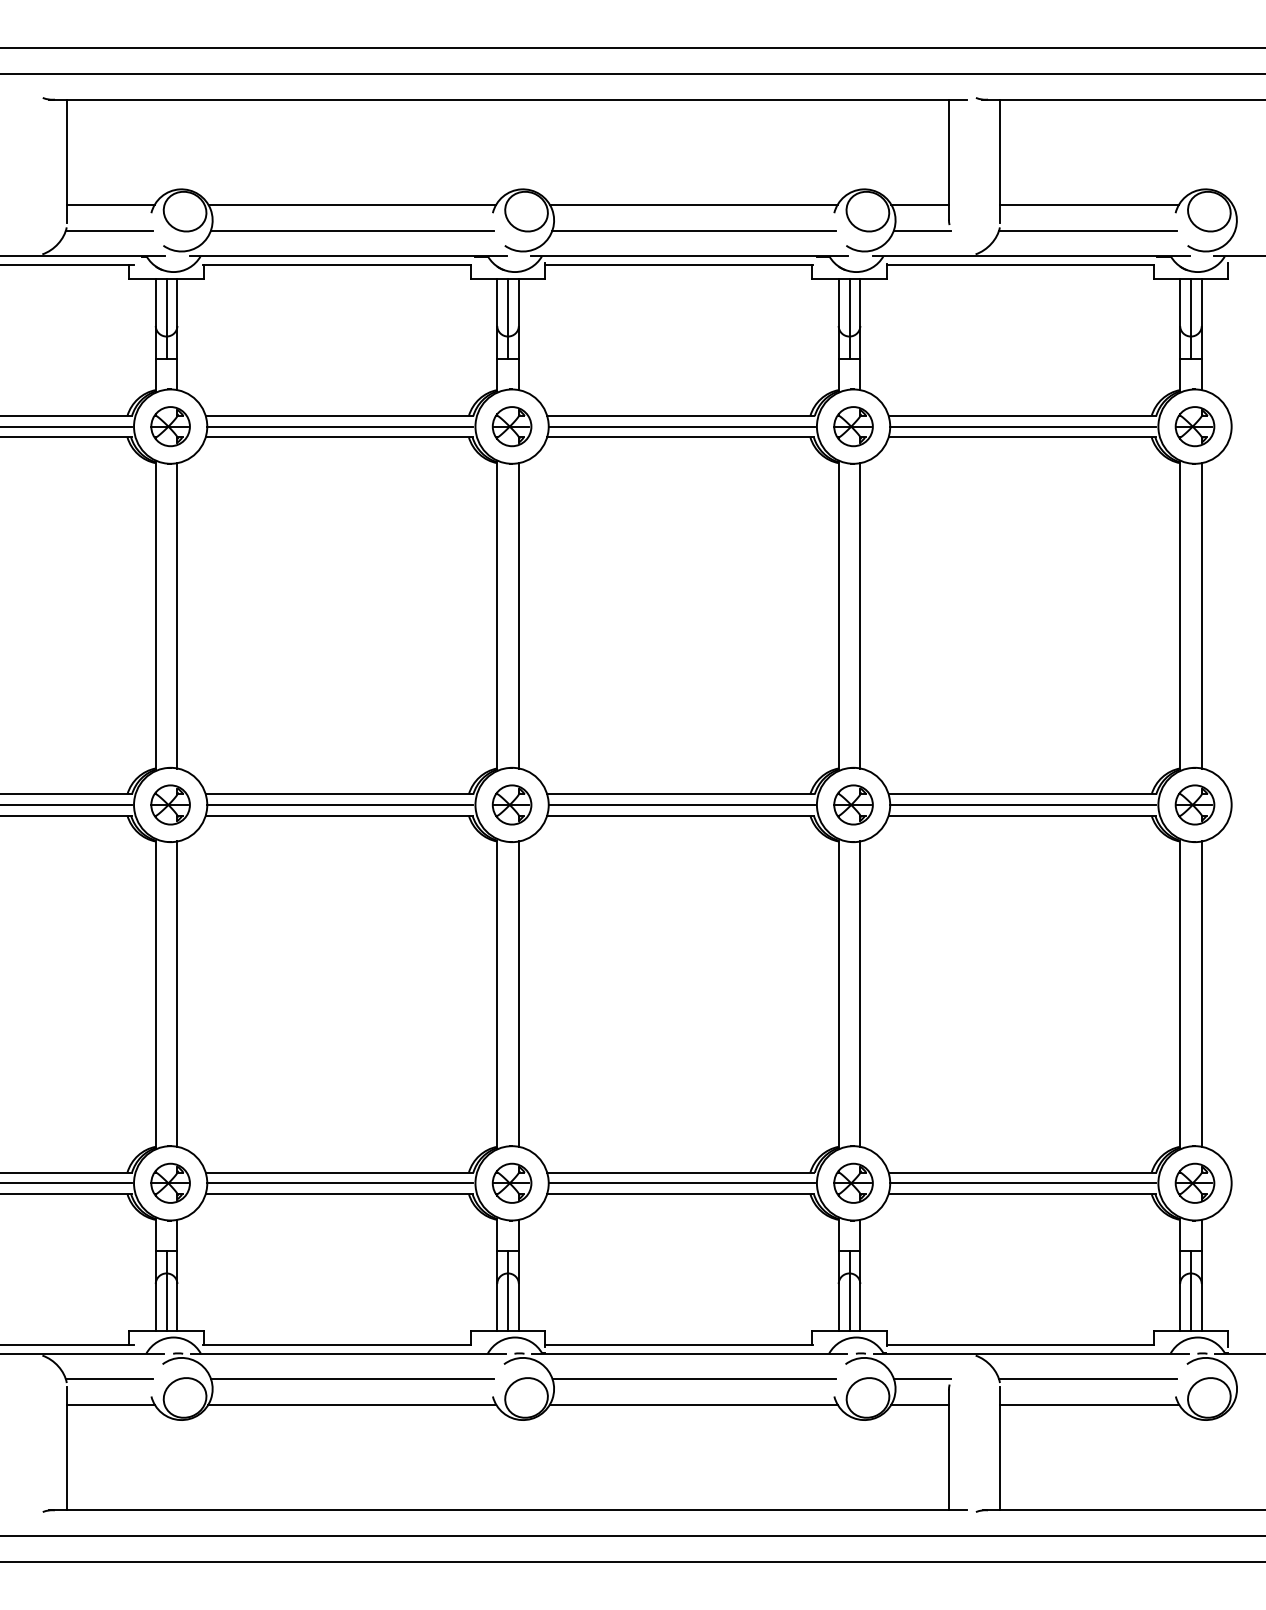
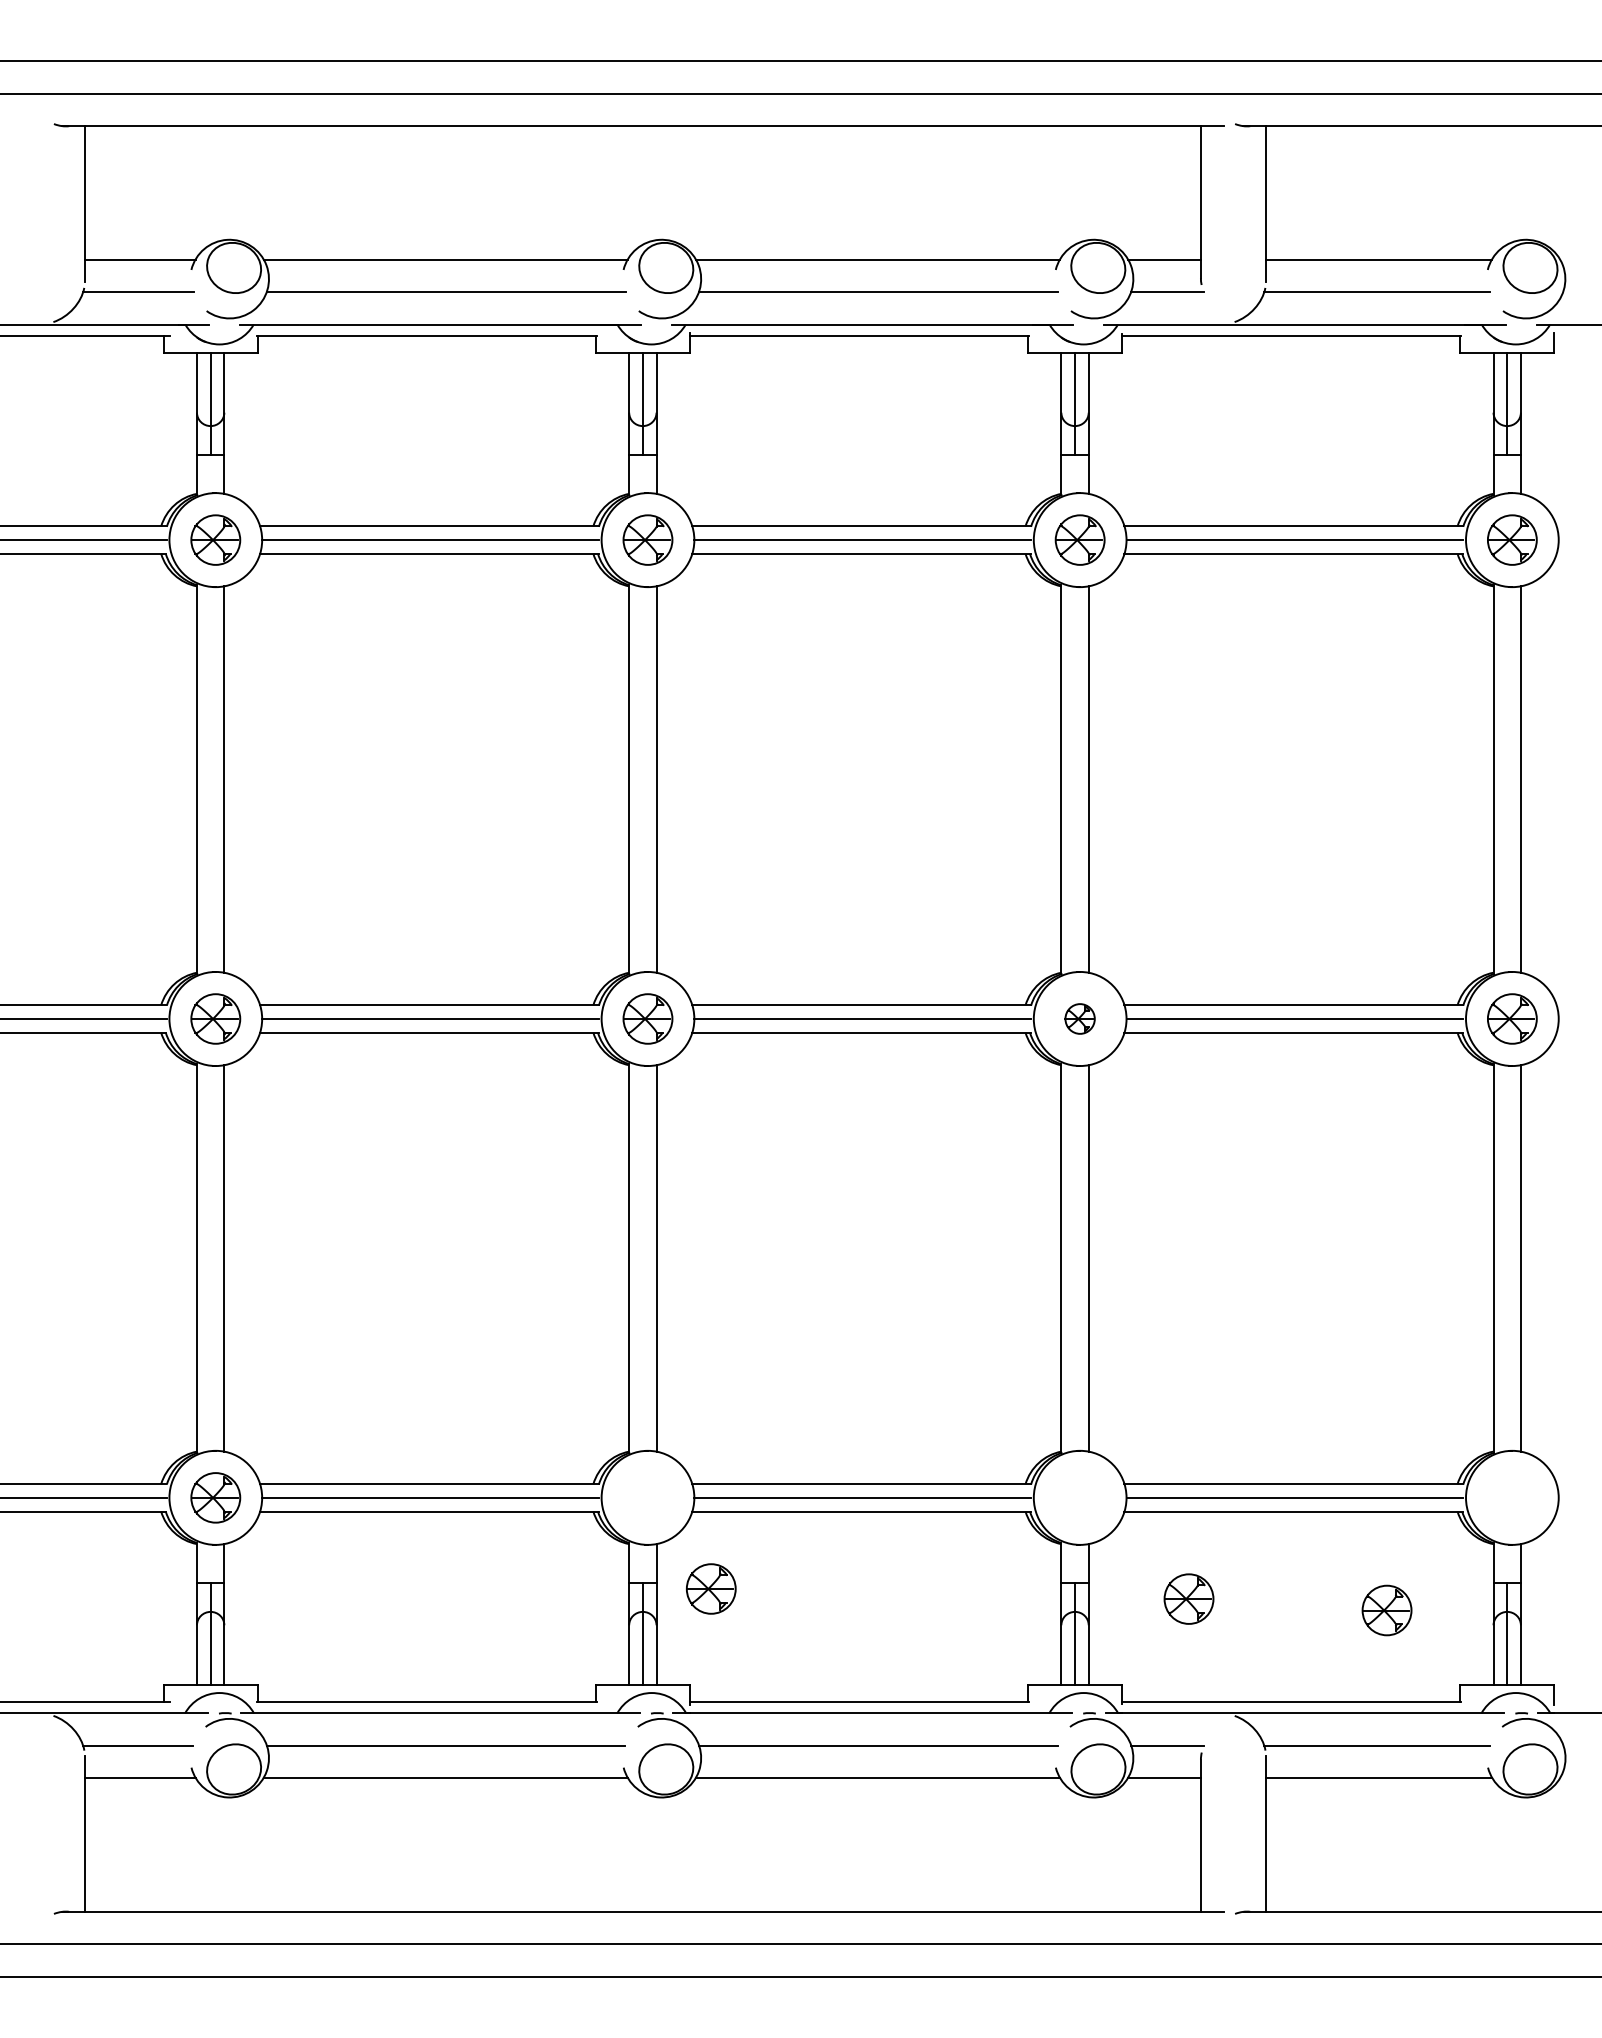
part: (853, 804) -> (1080, 1018), size x0.6
part: (511, 1182) -> (710, 1587), moved
part: (853, 1182) -> (1188, 1598), moved
part: (1194, 1182) -> (1386, 1609), moved

